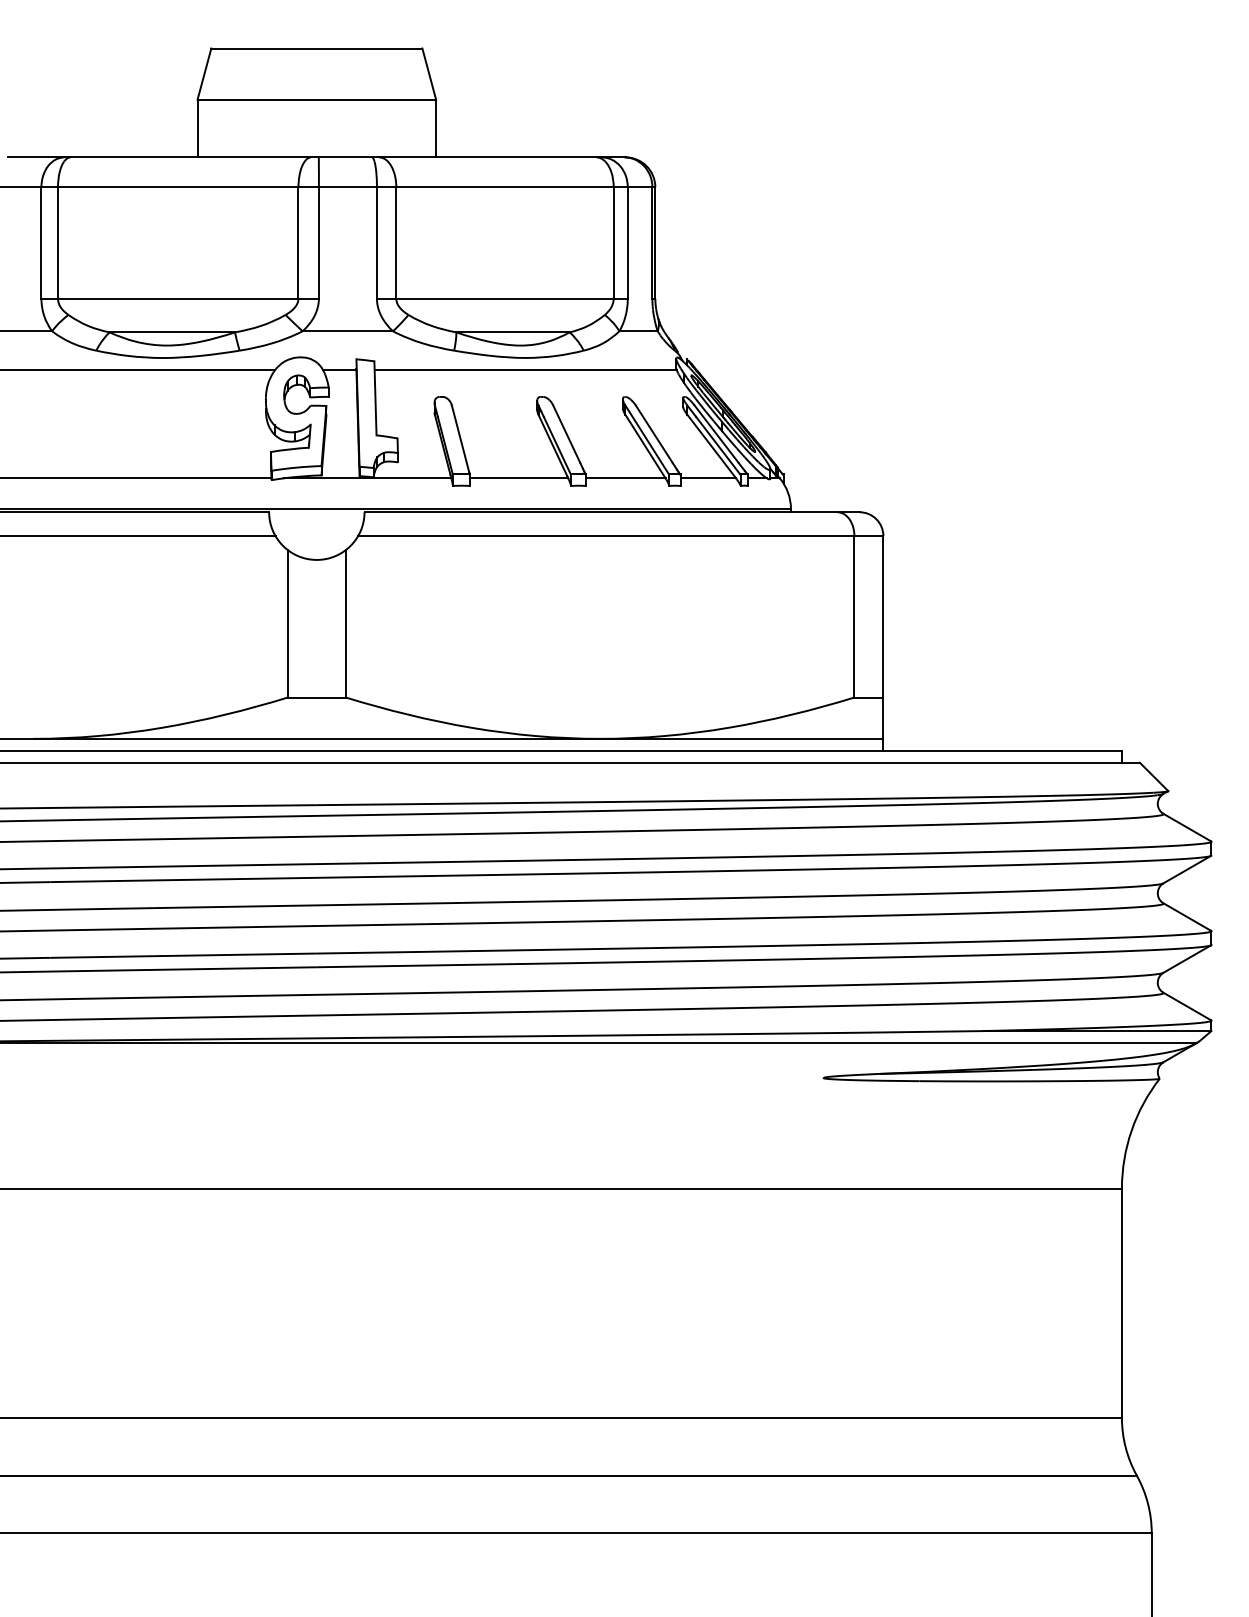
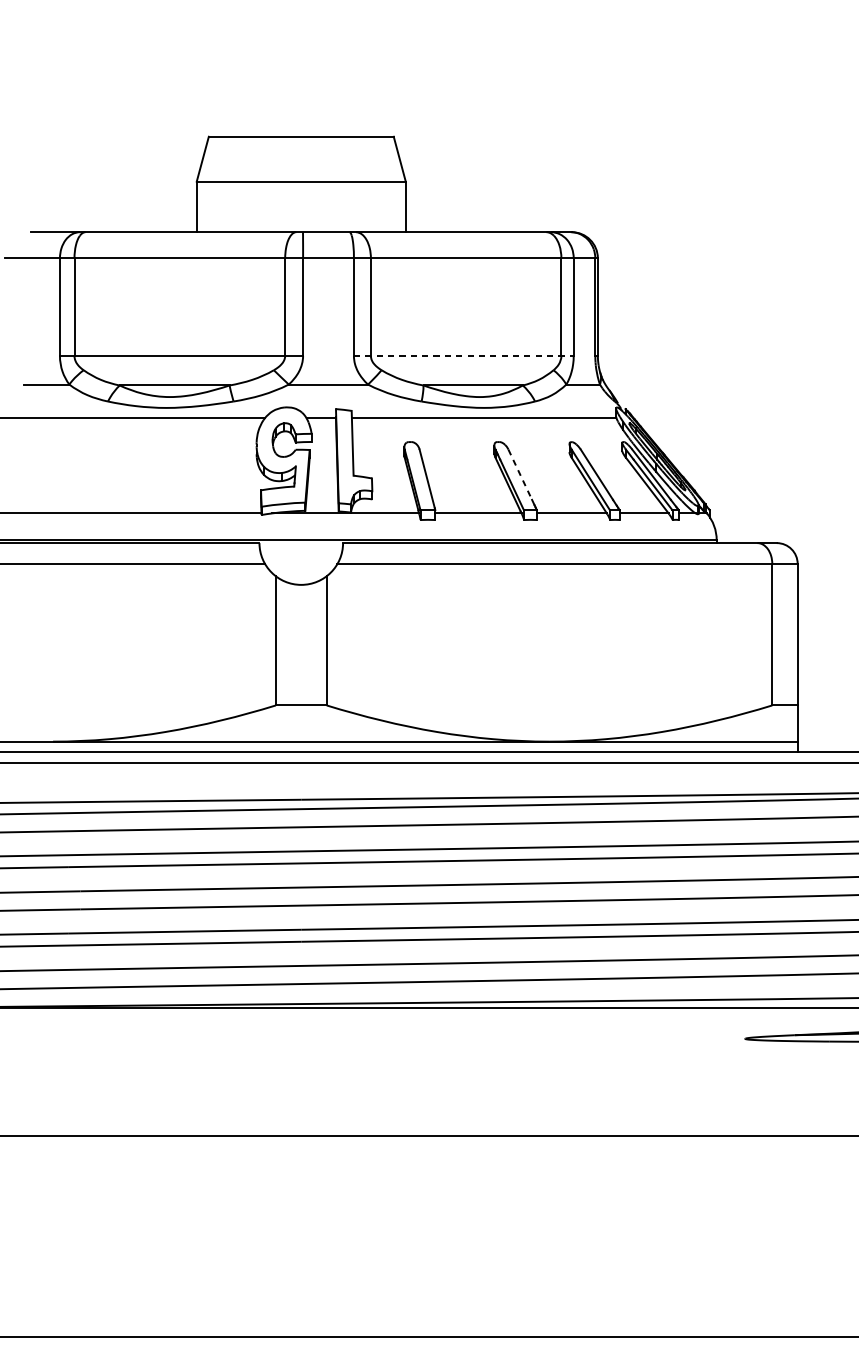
line: (502, 298) -> (463, 355), solid -> dashed
line: (566, 434) -> (520, 474), solid -> dashed

